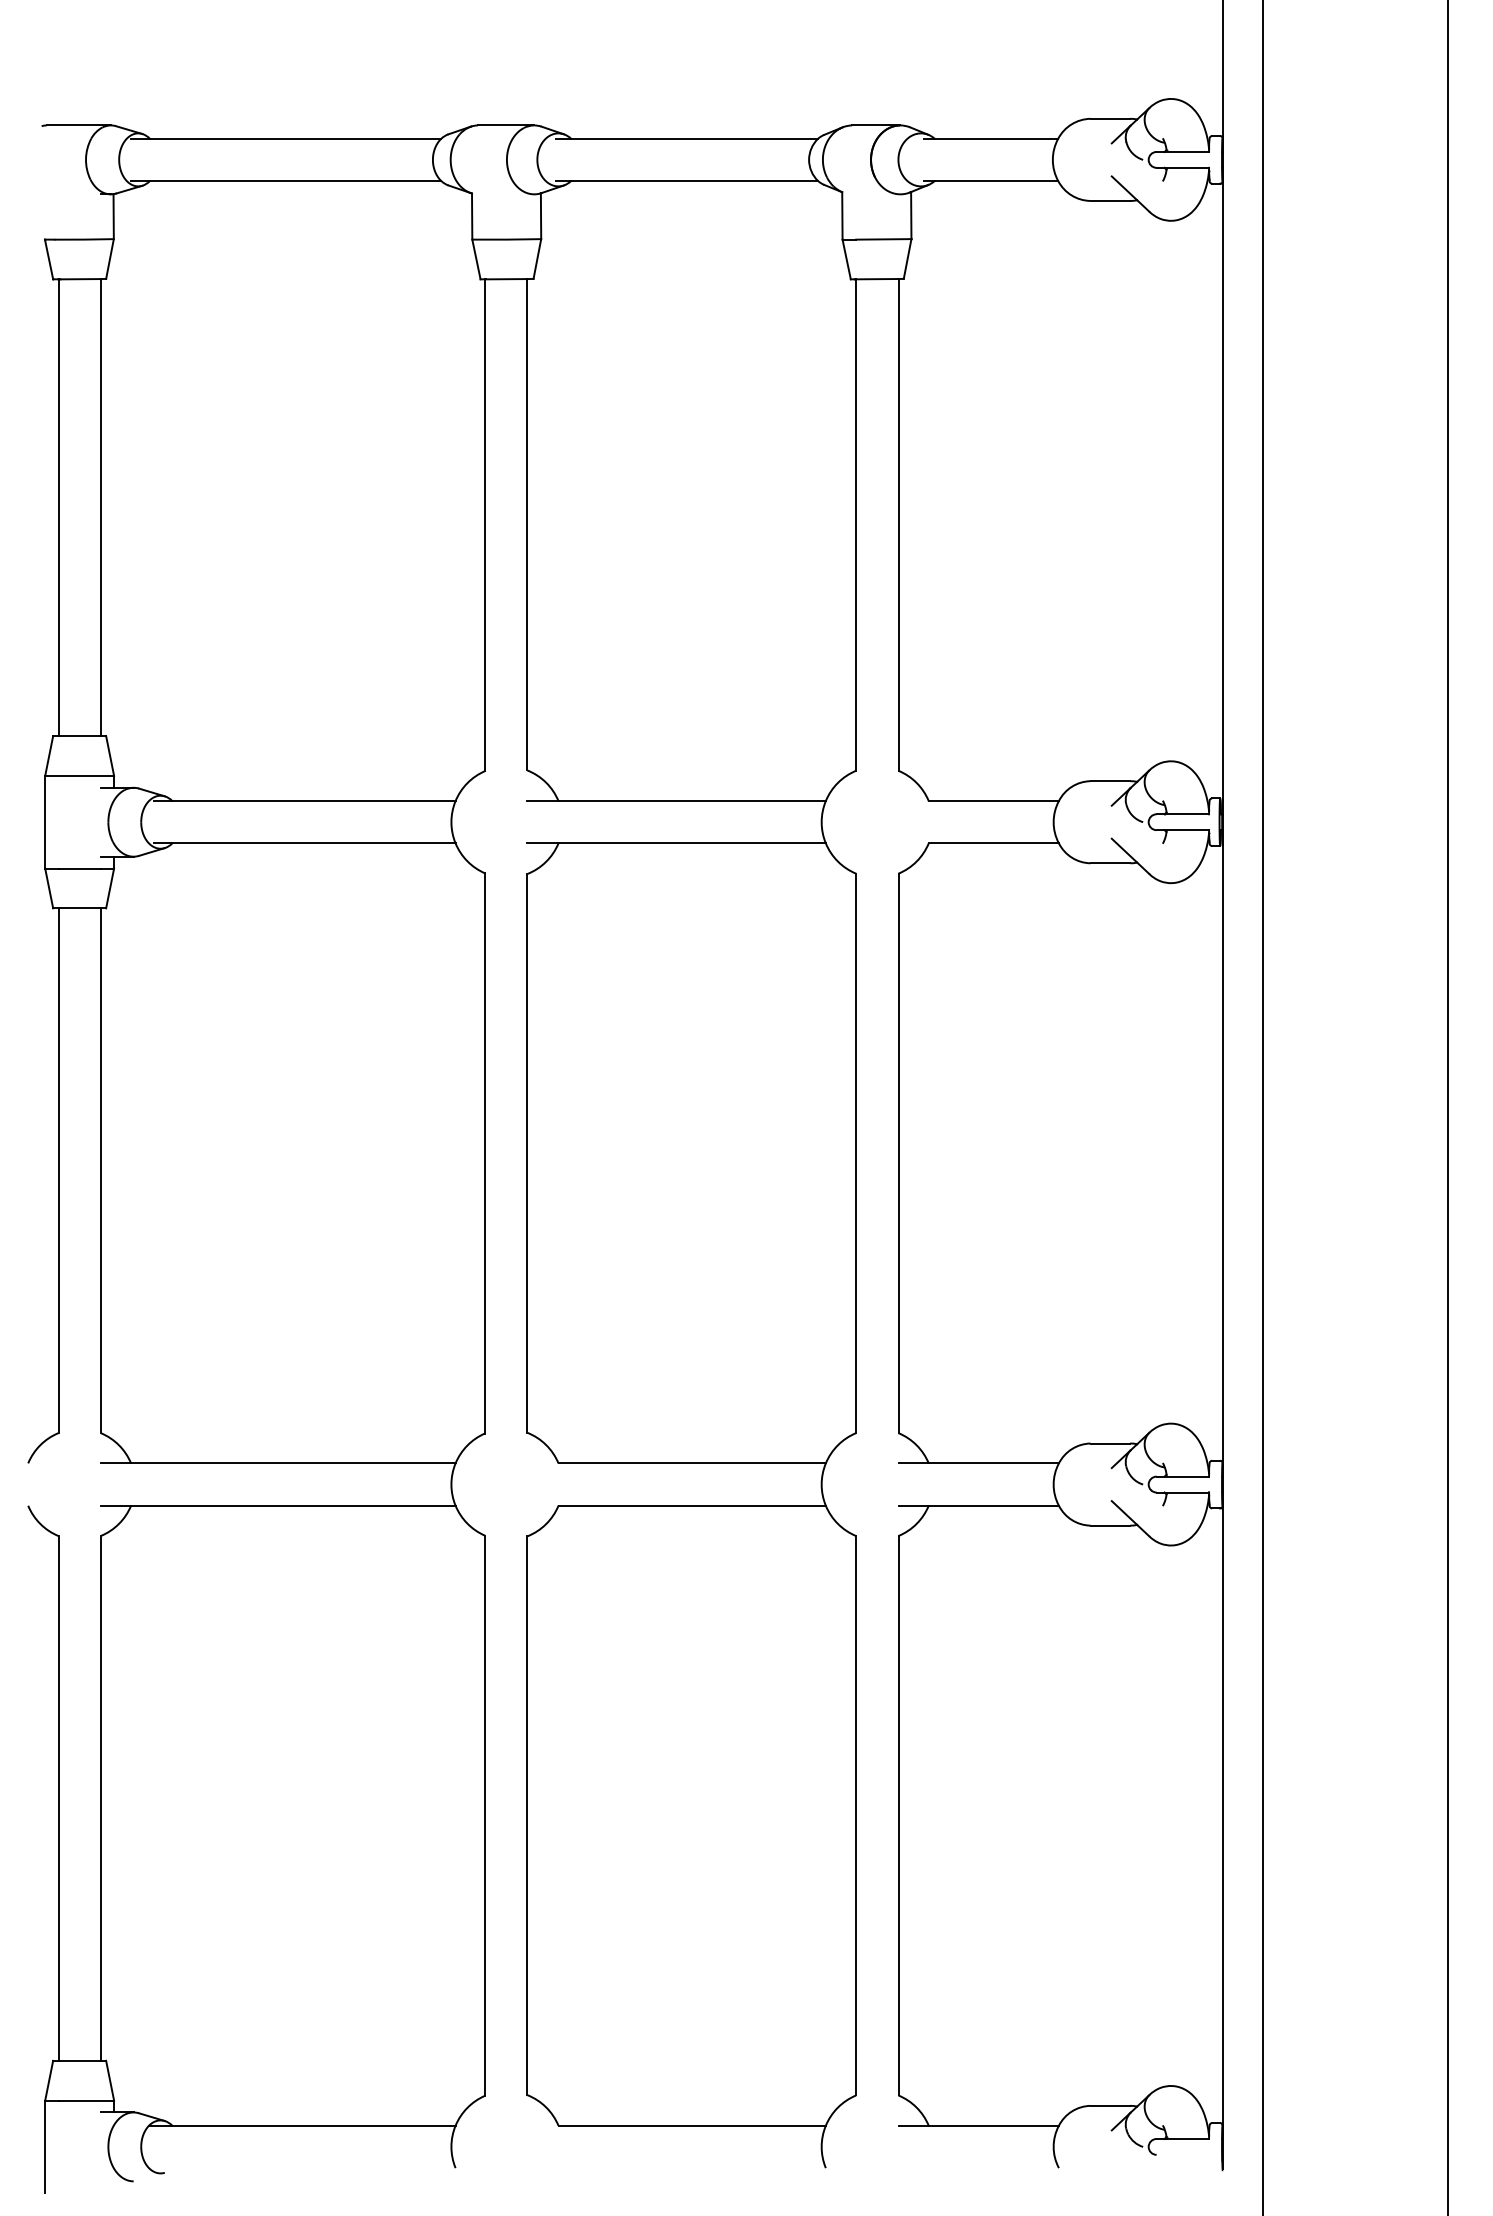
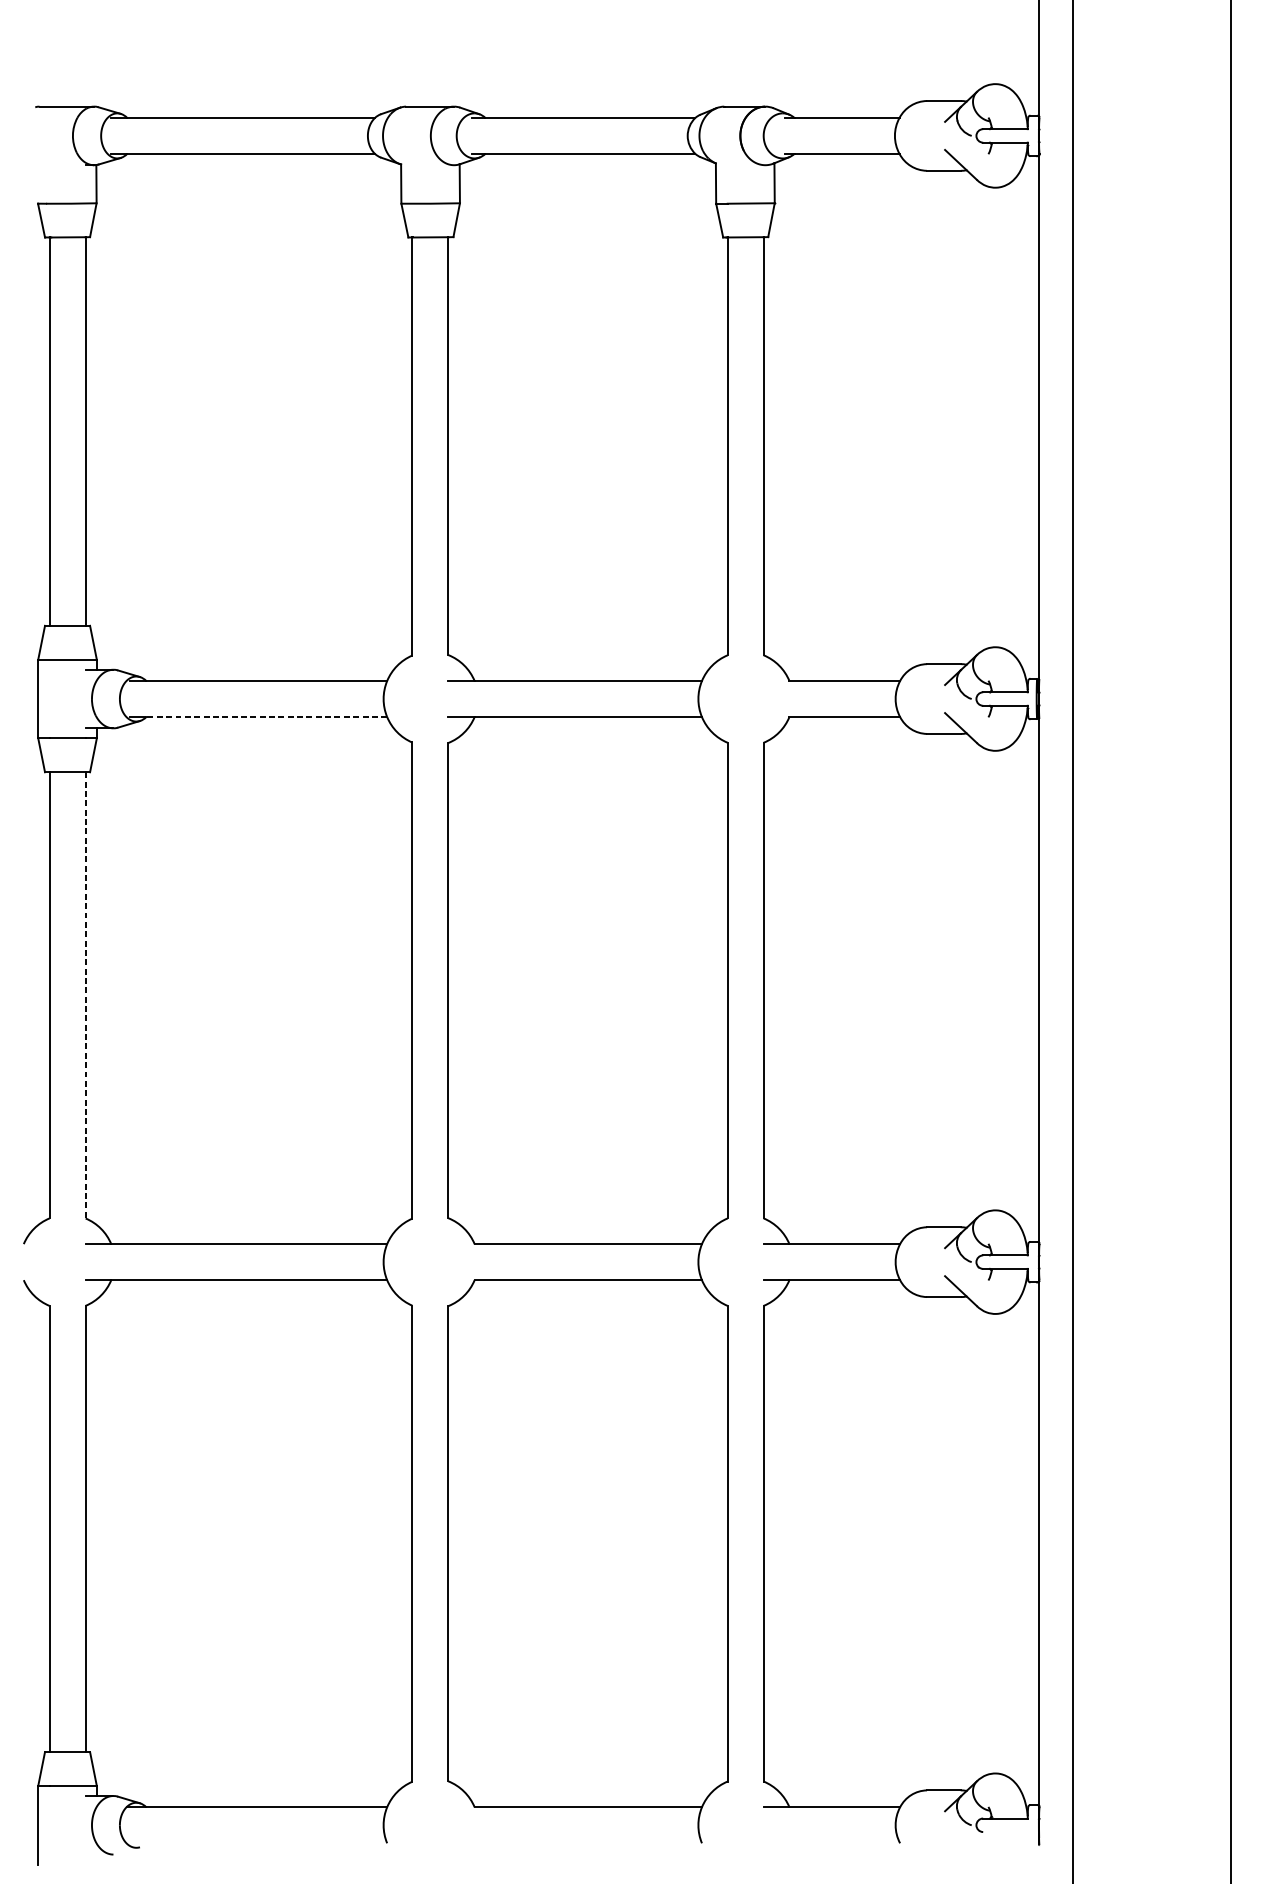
line: (313, 843) -> (266, 717), solid -> dashed
line: (100, 1171) -> (85, 995), solid -> dashed

